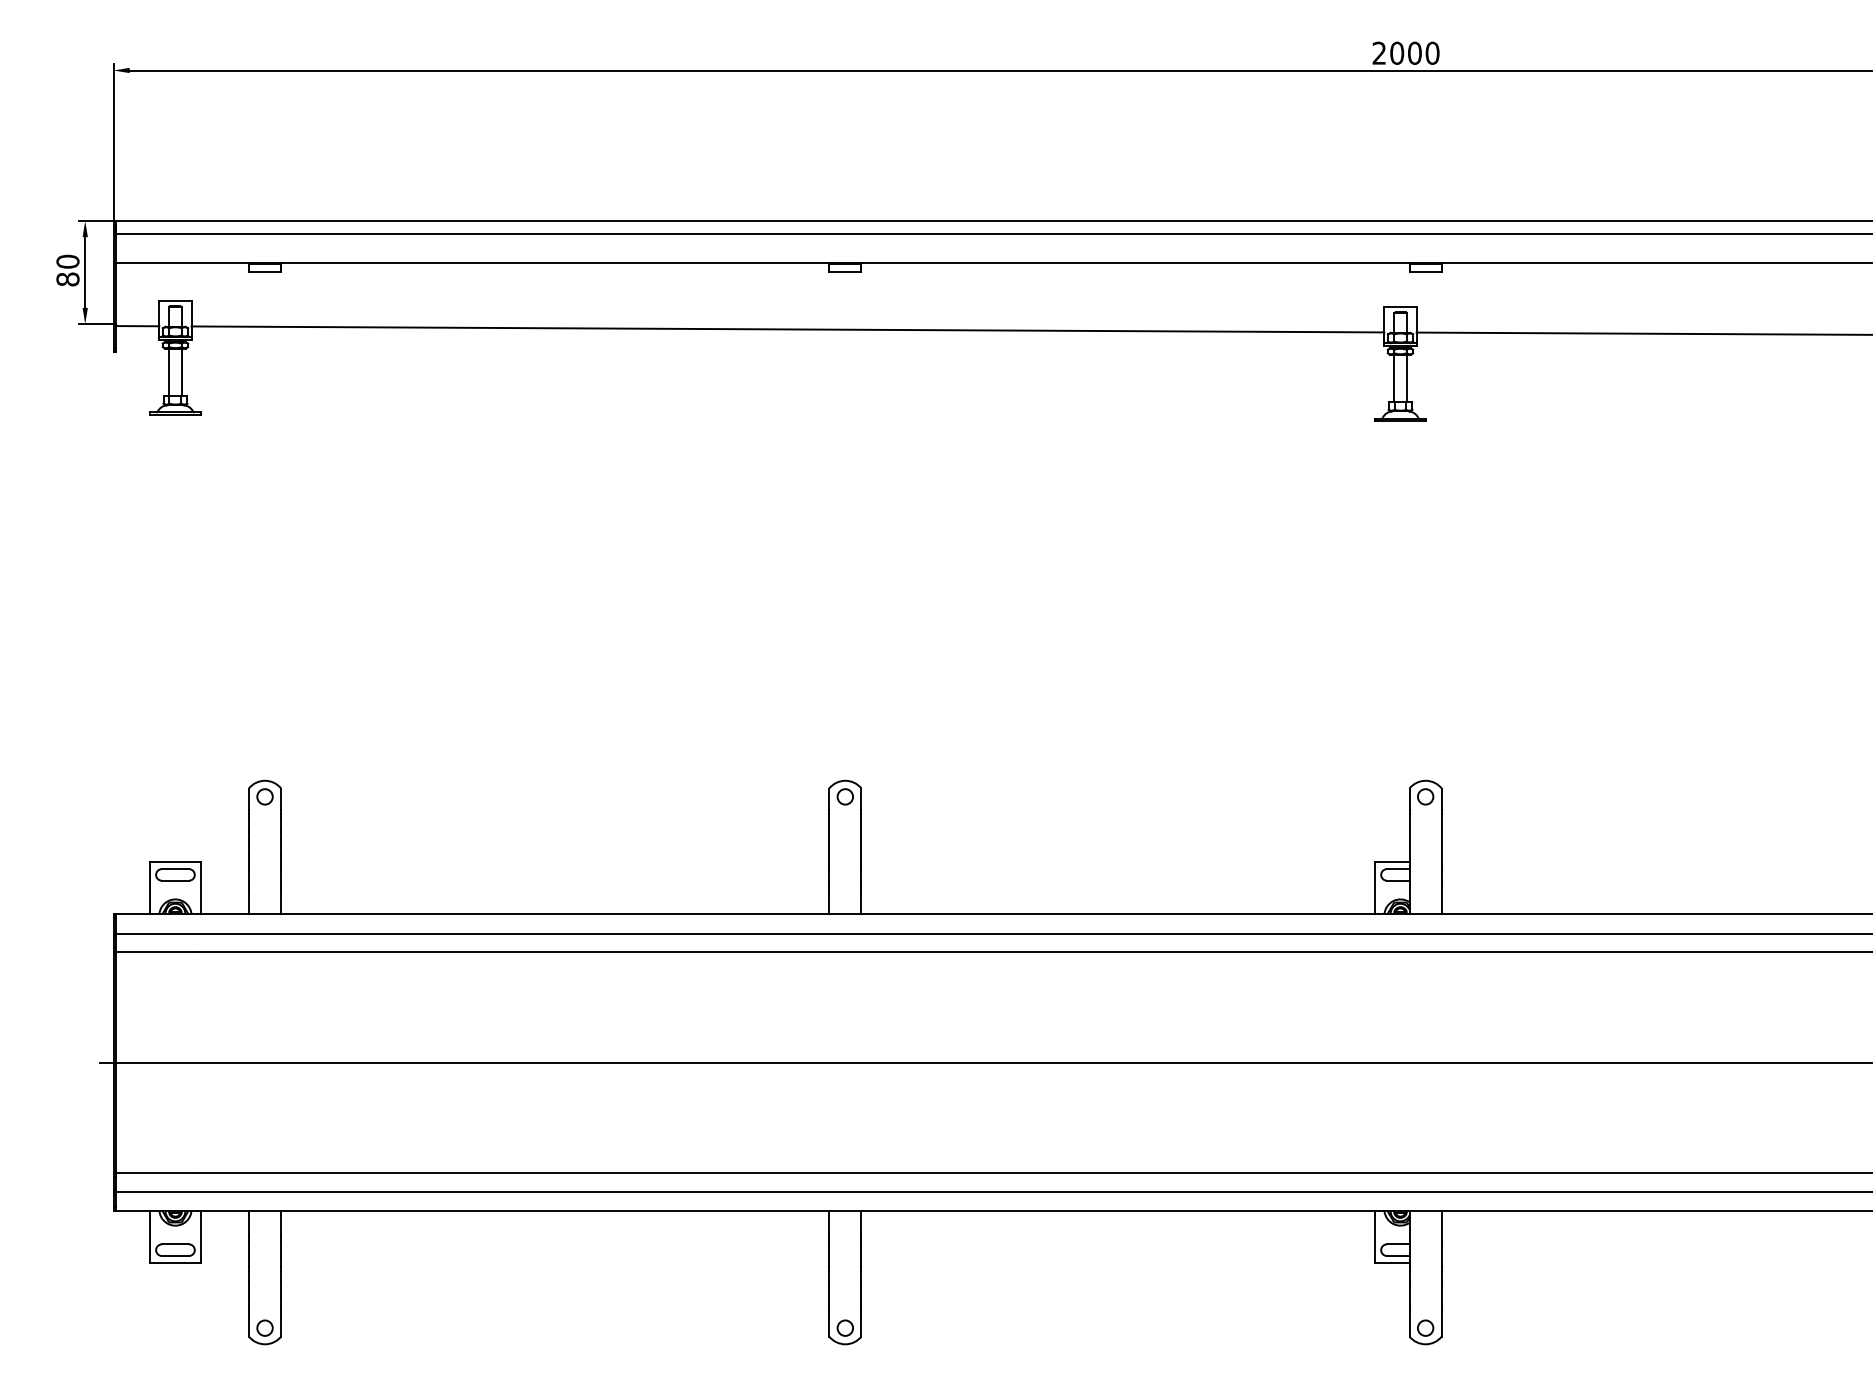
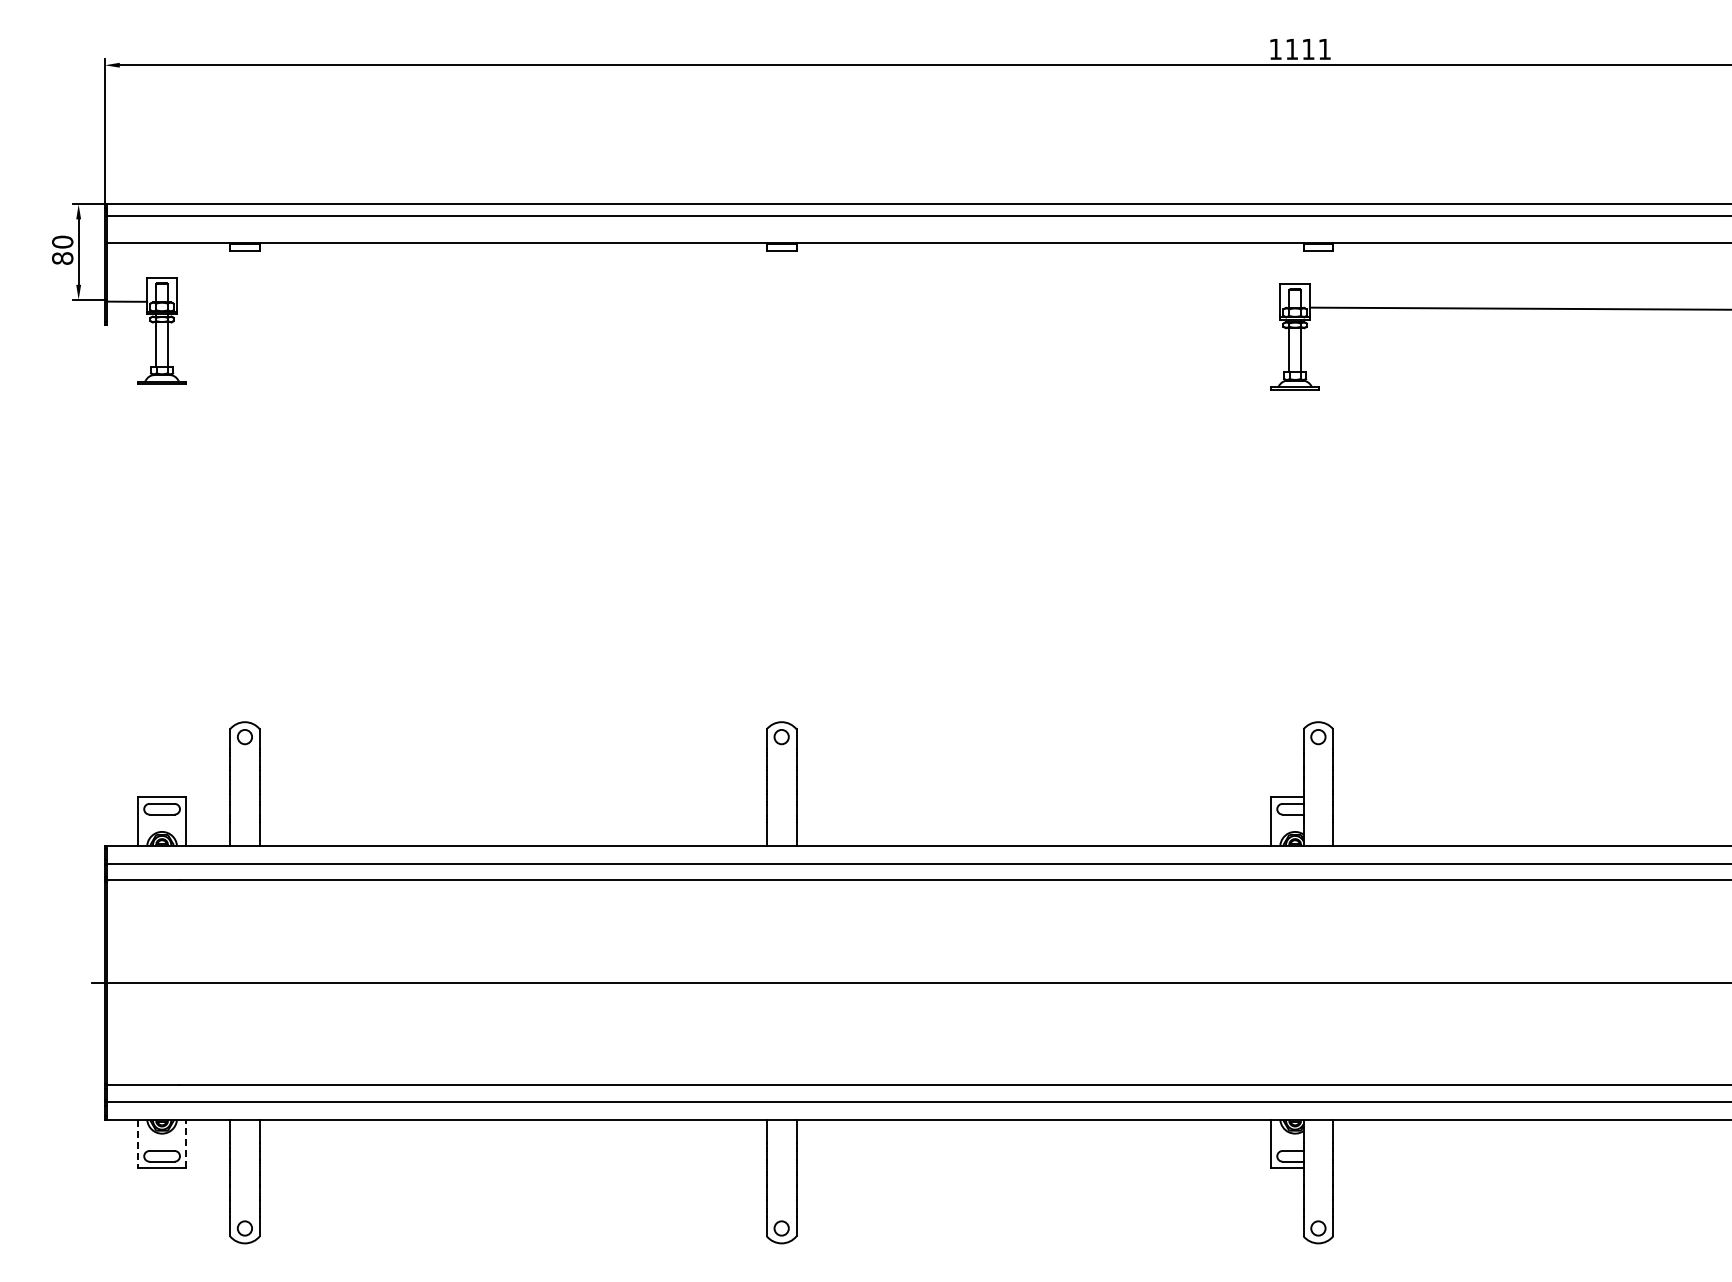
text: (1406, 53) -> (1300, 49), 2000 -> 1111
line: (787, 329) -> (728, 304), removed
line: (200, 1236) -> (185, 1143), solid -> dashed
line: (149, 1237) -> (138, 1144), solid -> dashed

